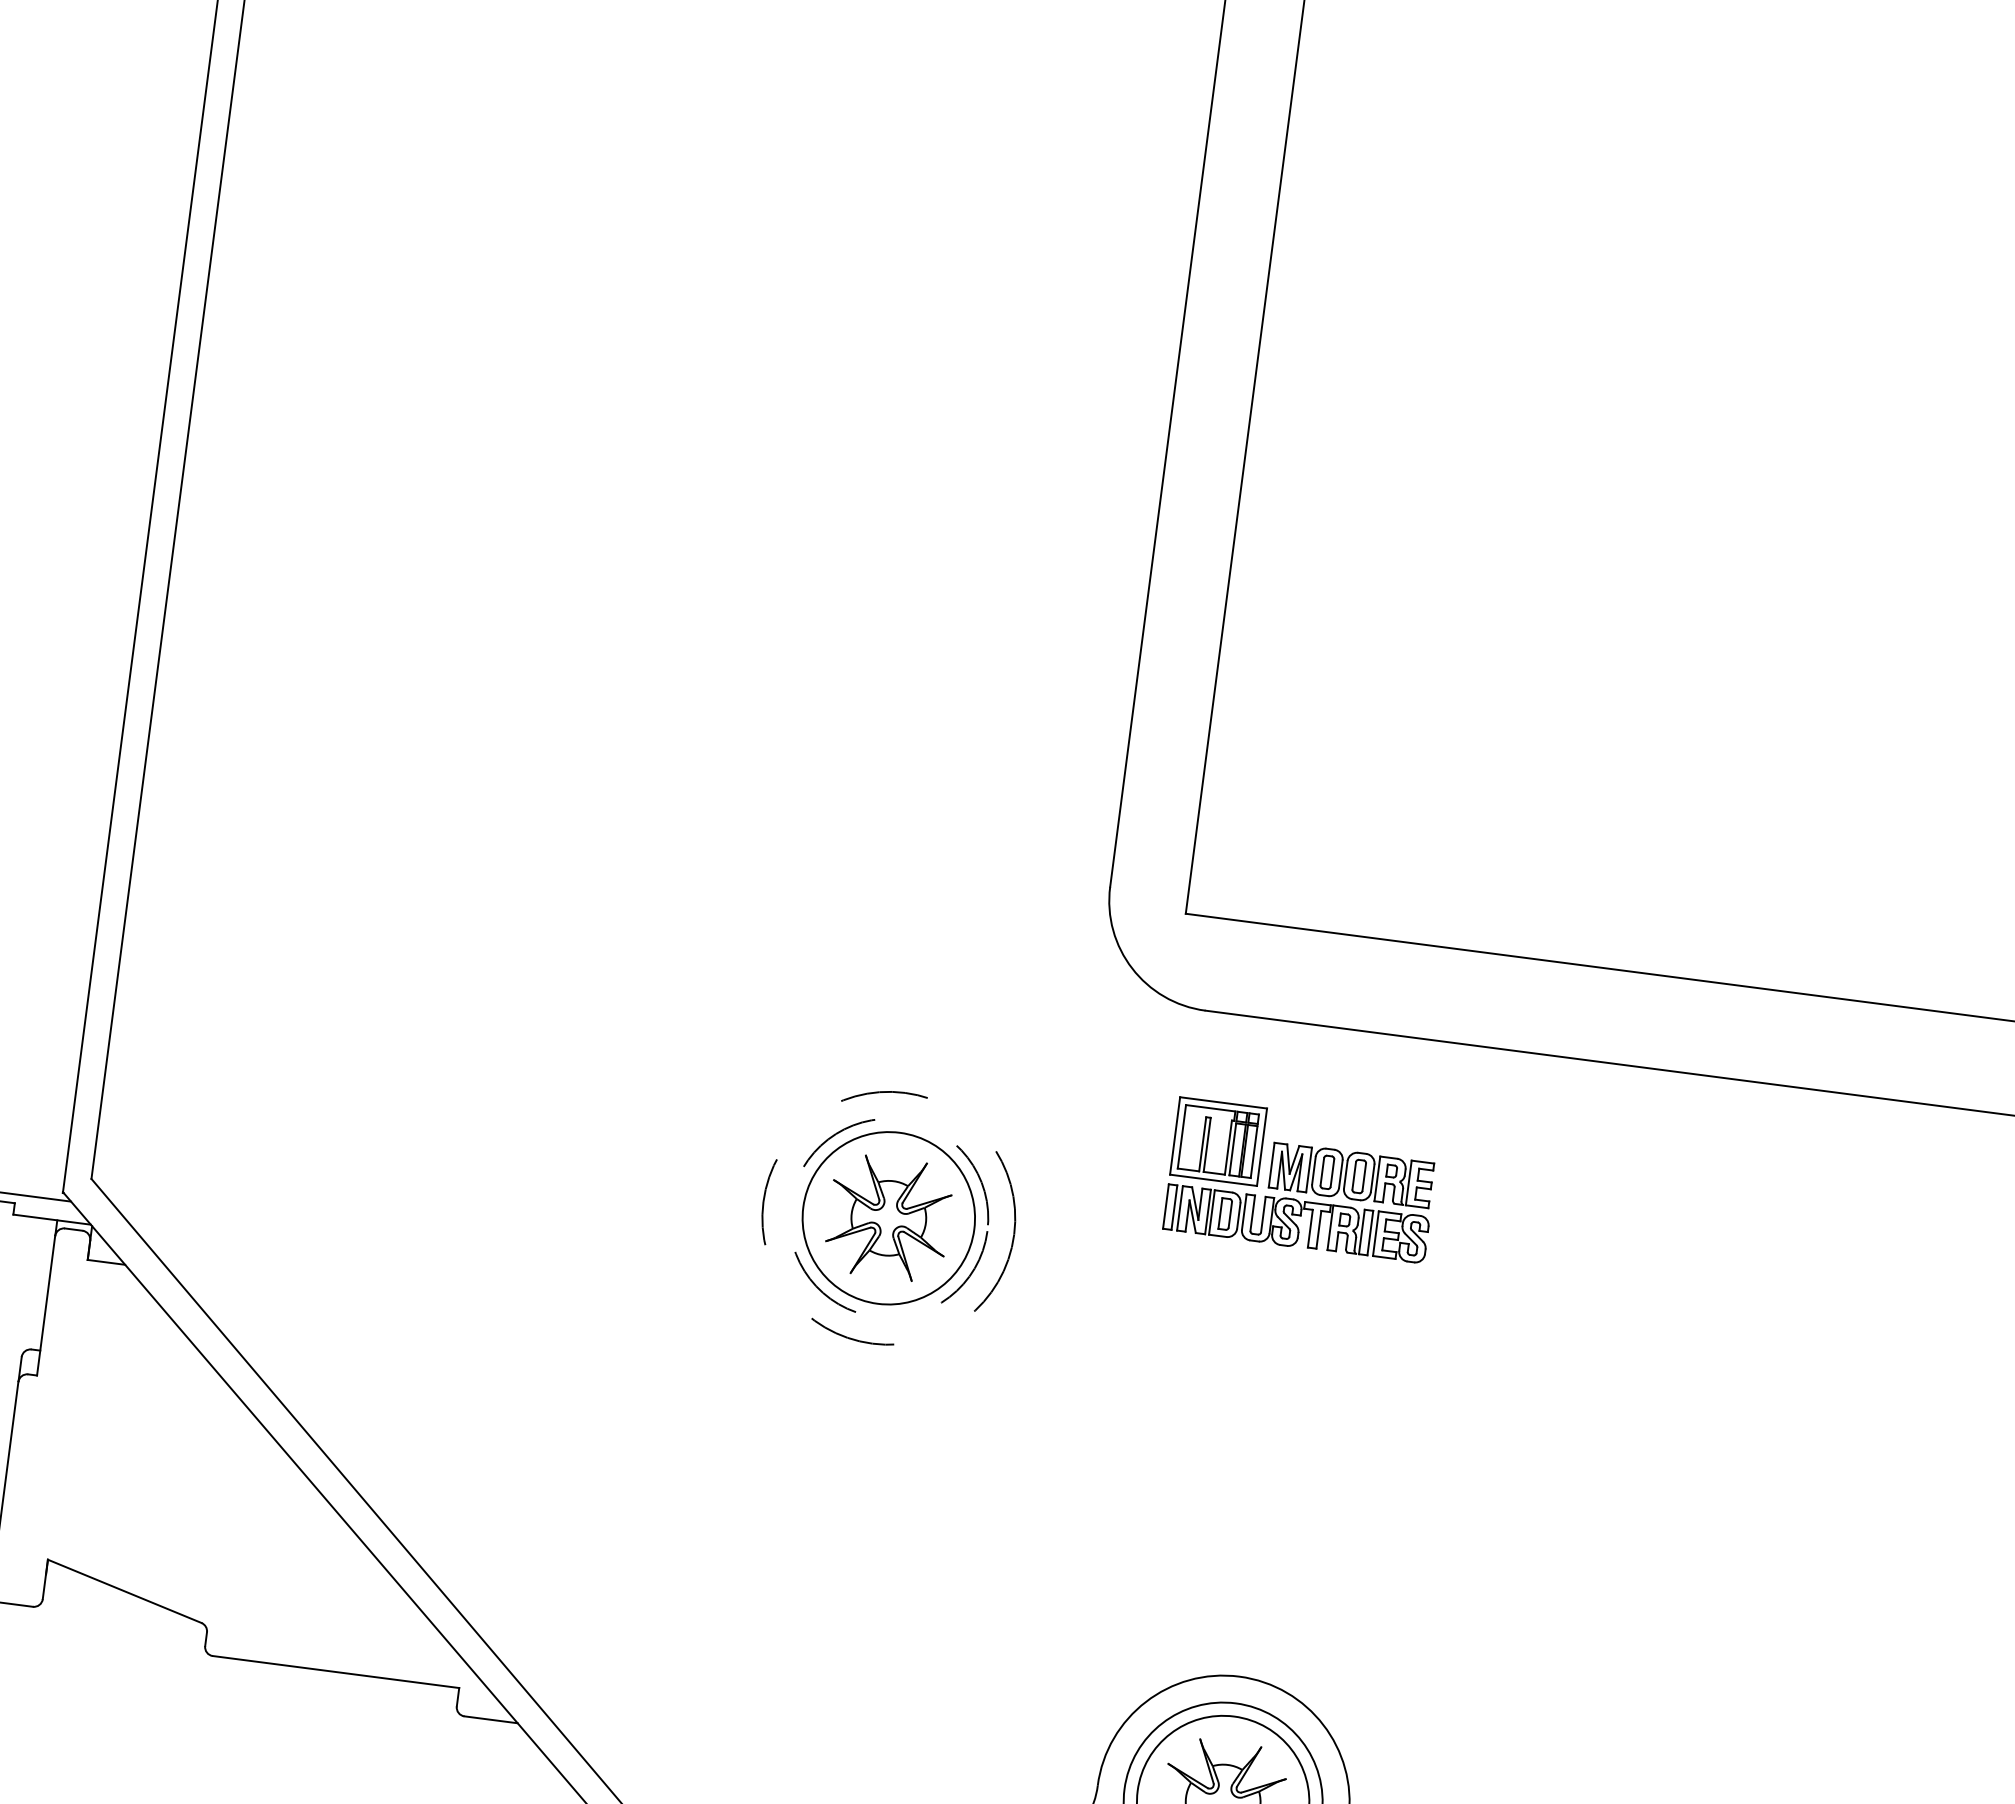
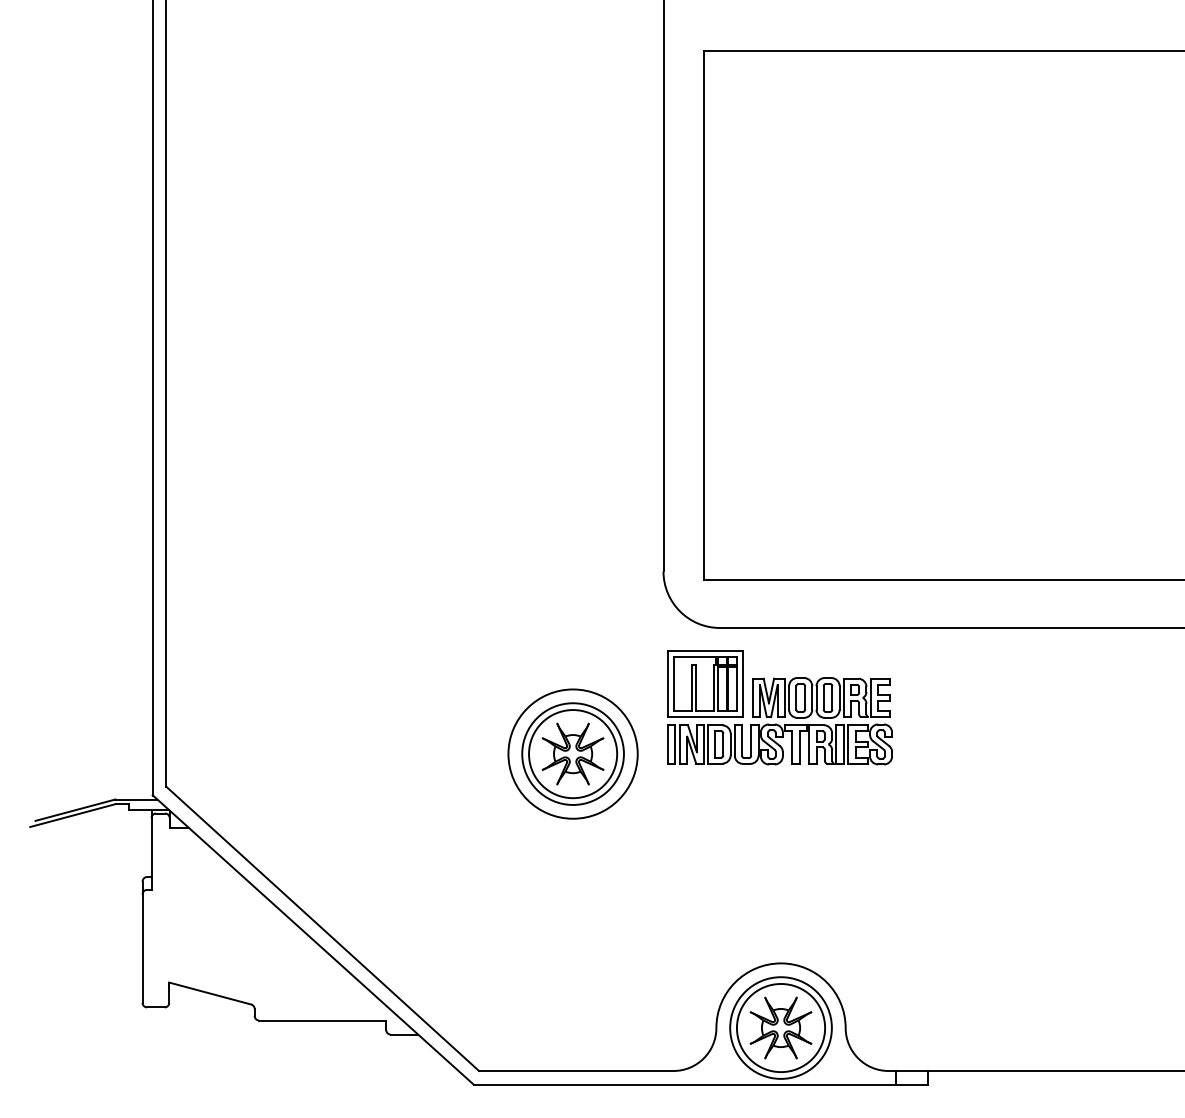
part: (1300, 1179) -> (779, 707), size x1.67
circle: (887, 1216) -> (572, 753), dashed -> solid
circle: (887, 1216) -> (572, 753), dashed -> solid

